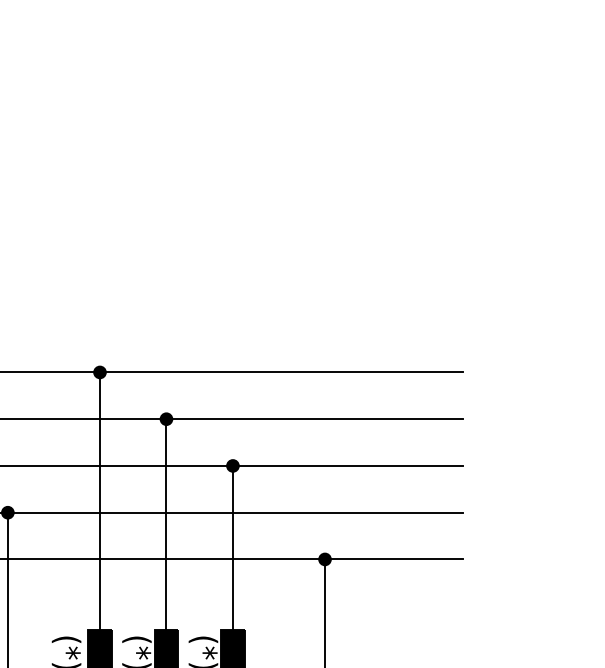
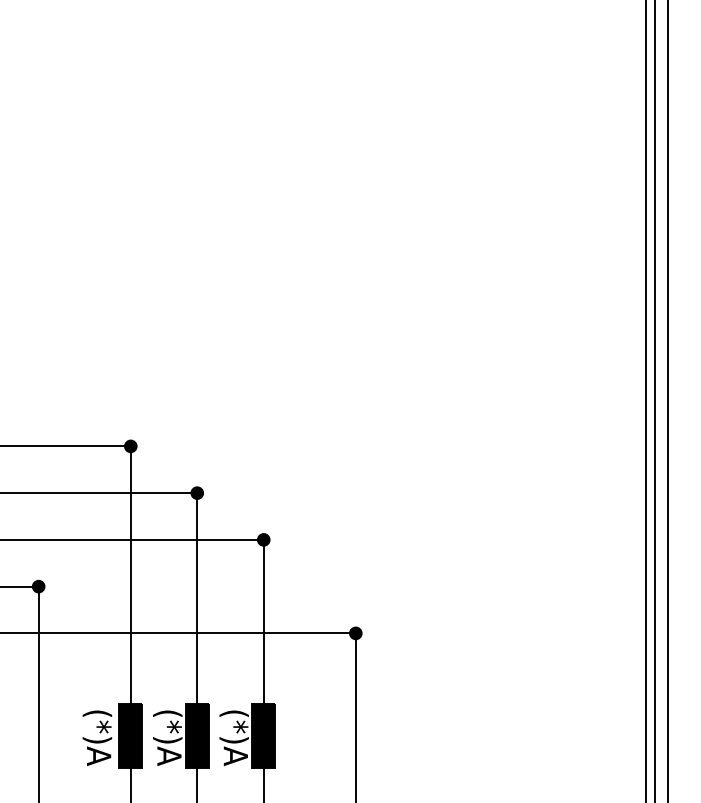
line: (284, 372) -> (315, 446), removed
line: (317, 419) -> (348, 493), removed
line: (350, 465) -> (381, 539), removed
line: (238, 512) -> (269, 586), removed
line: (396, 559) -> (427, 633), removed

